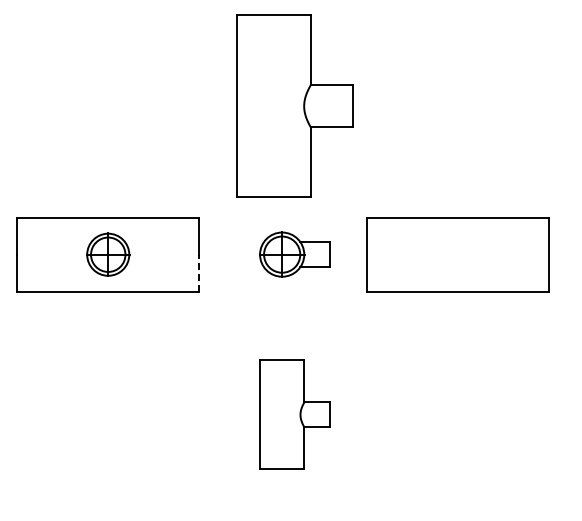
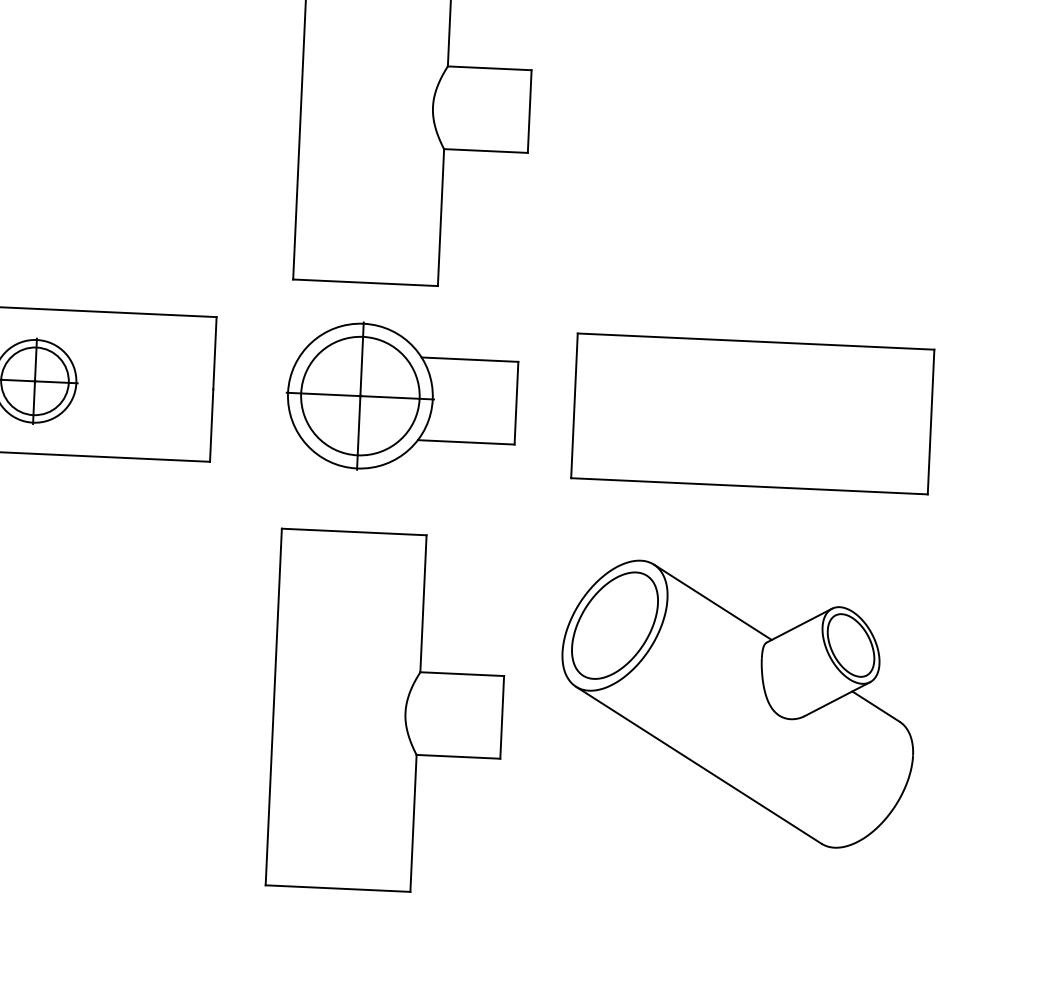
part: (294, 254) -> (400, 397), size x1.67
part: (457, 254) -> (752, 413), moved
line: (199, 272) -> (212, 424), dashed -> solid
part: (472, 402) -> (737, 703), added
part: (294, 414) -> (386, 711), size x1.67

